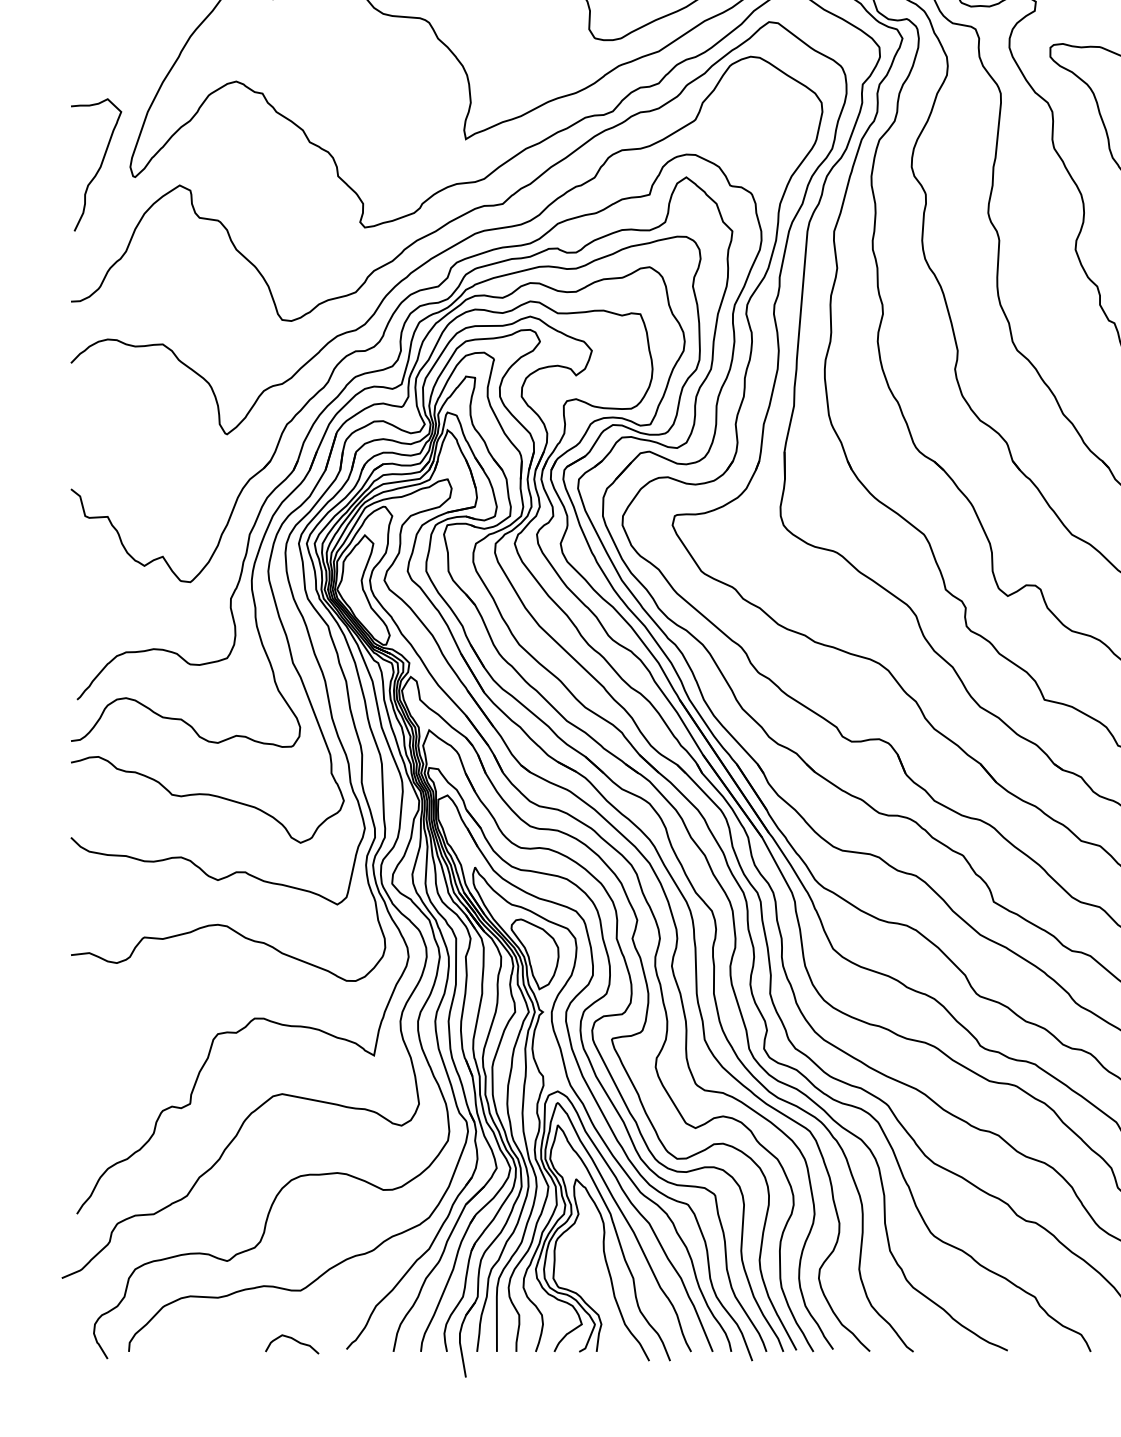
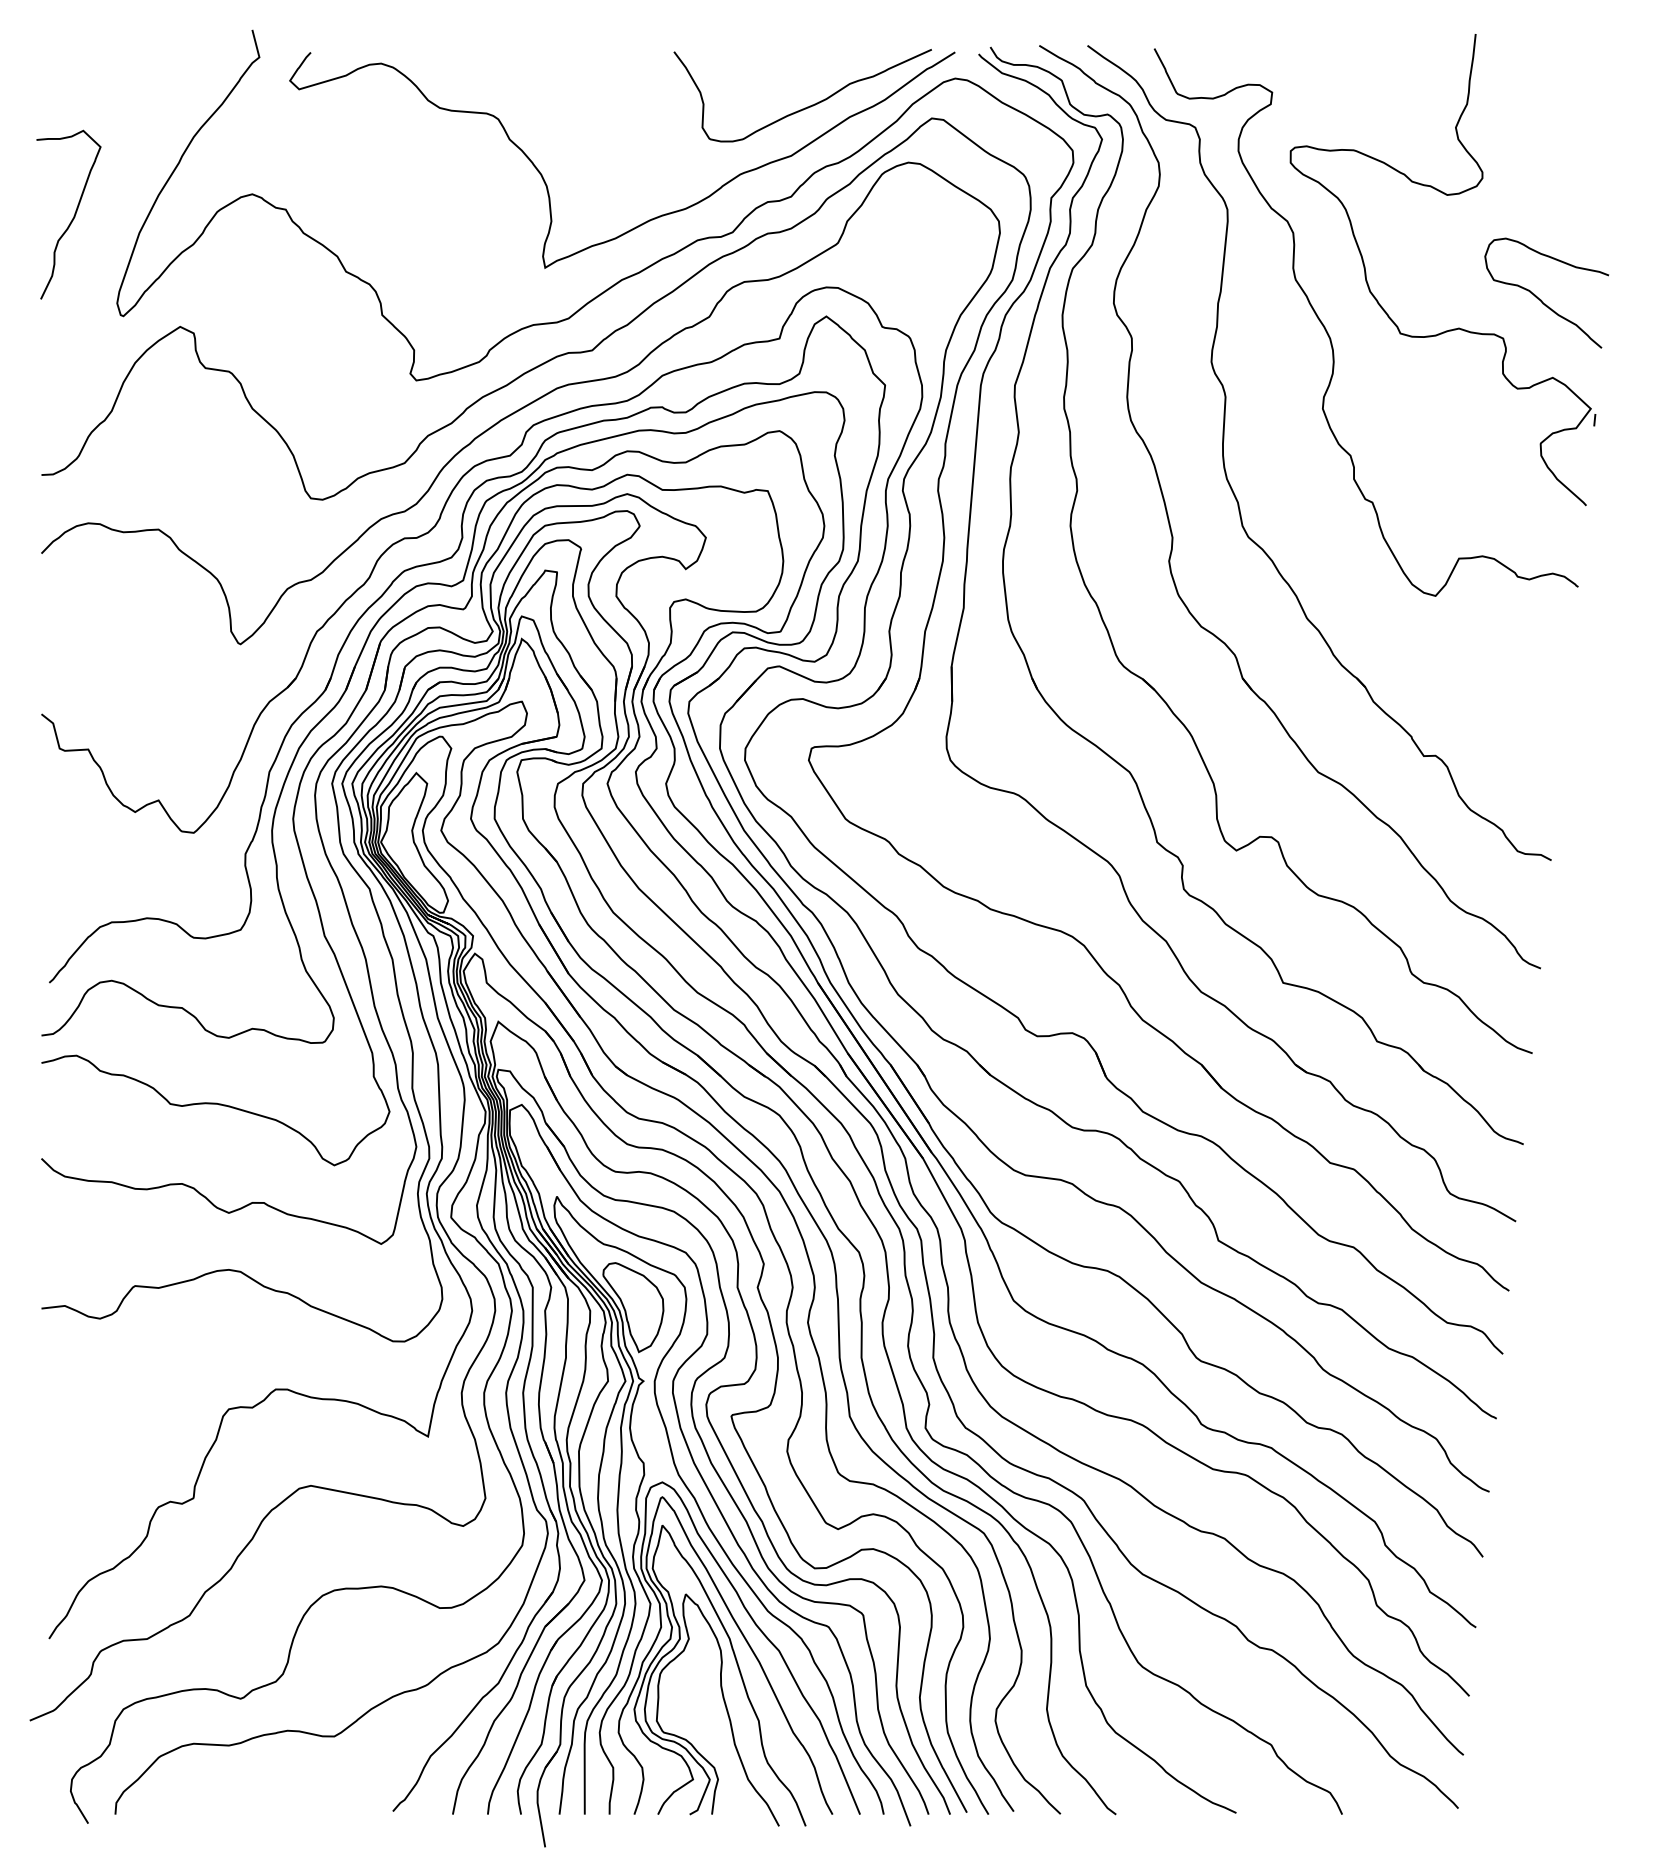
curve: (100, 166) -> (73, 216), moved
curve: (294, 1340) -> (326, 1800), removed

